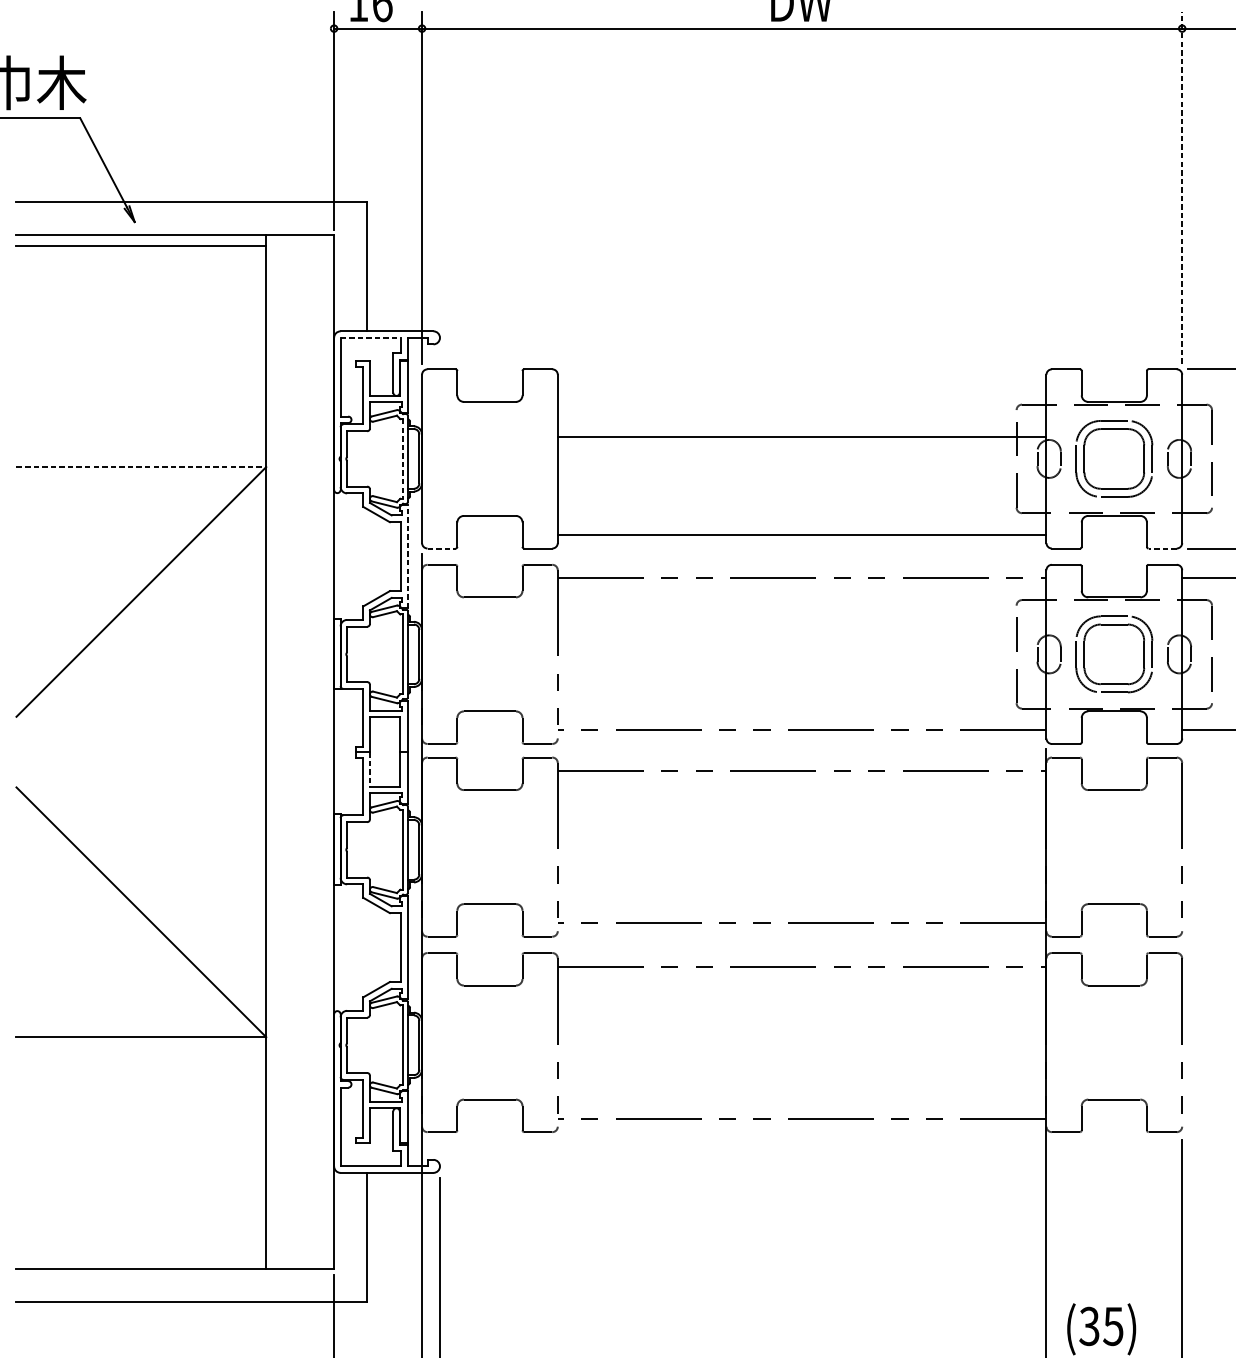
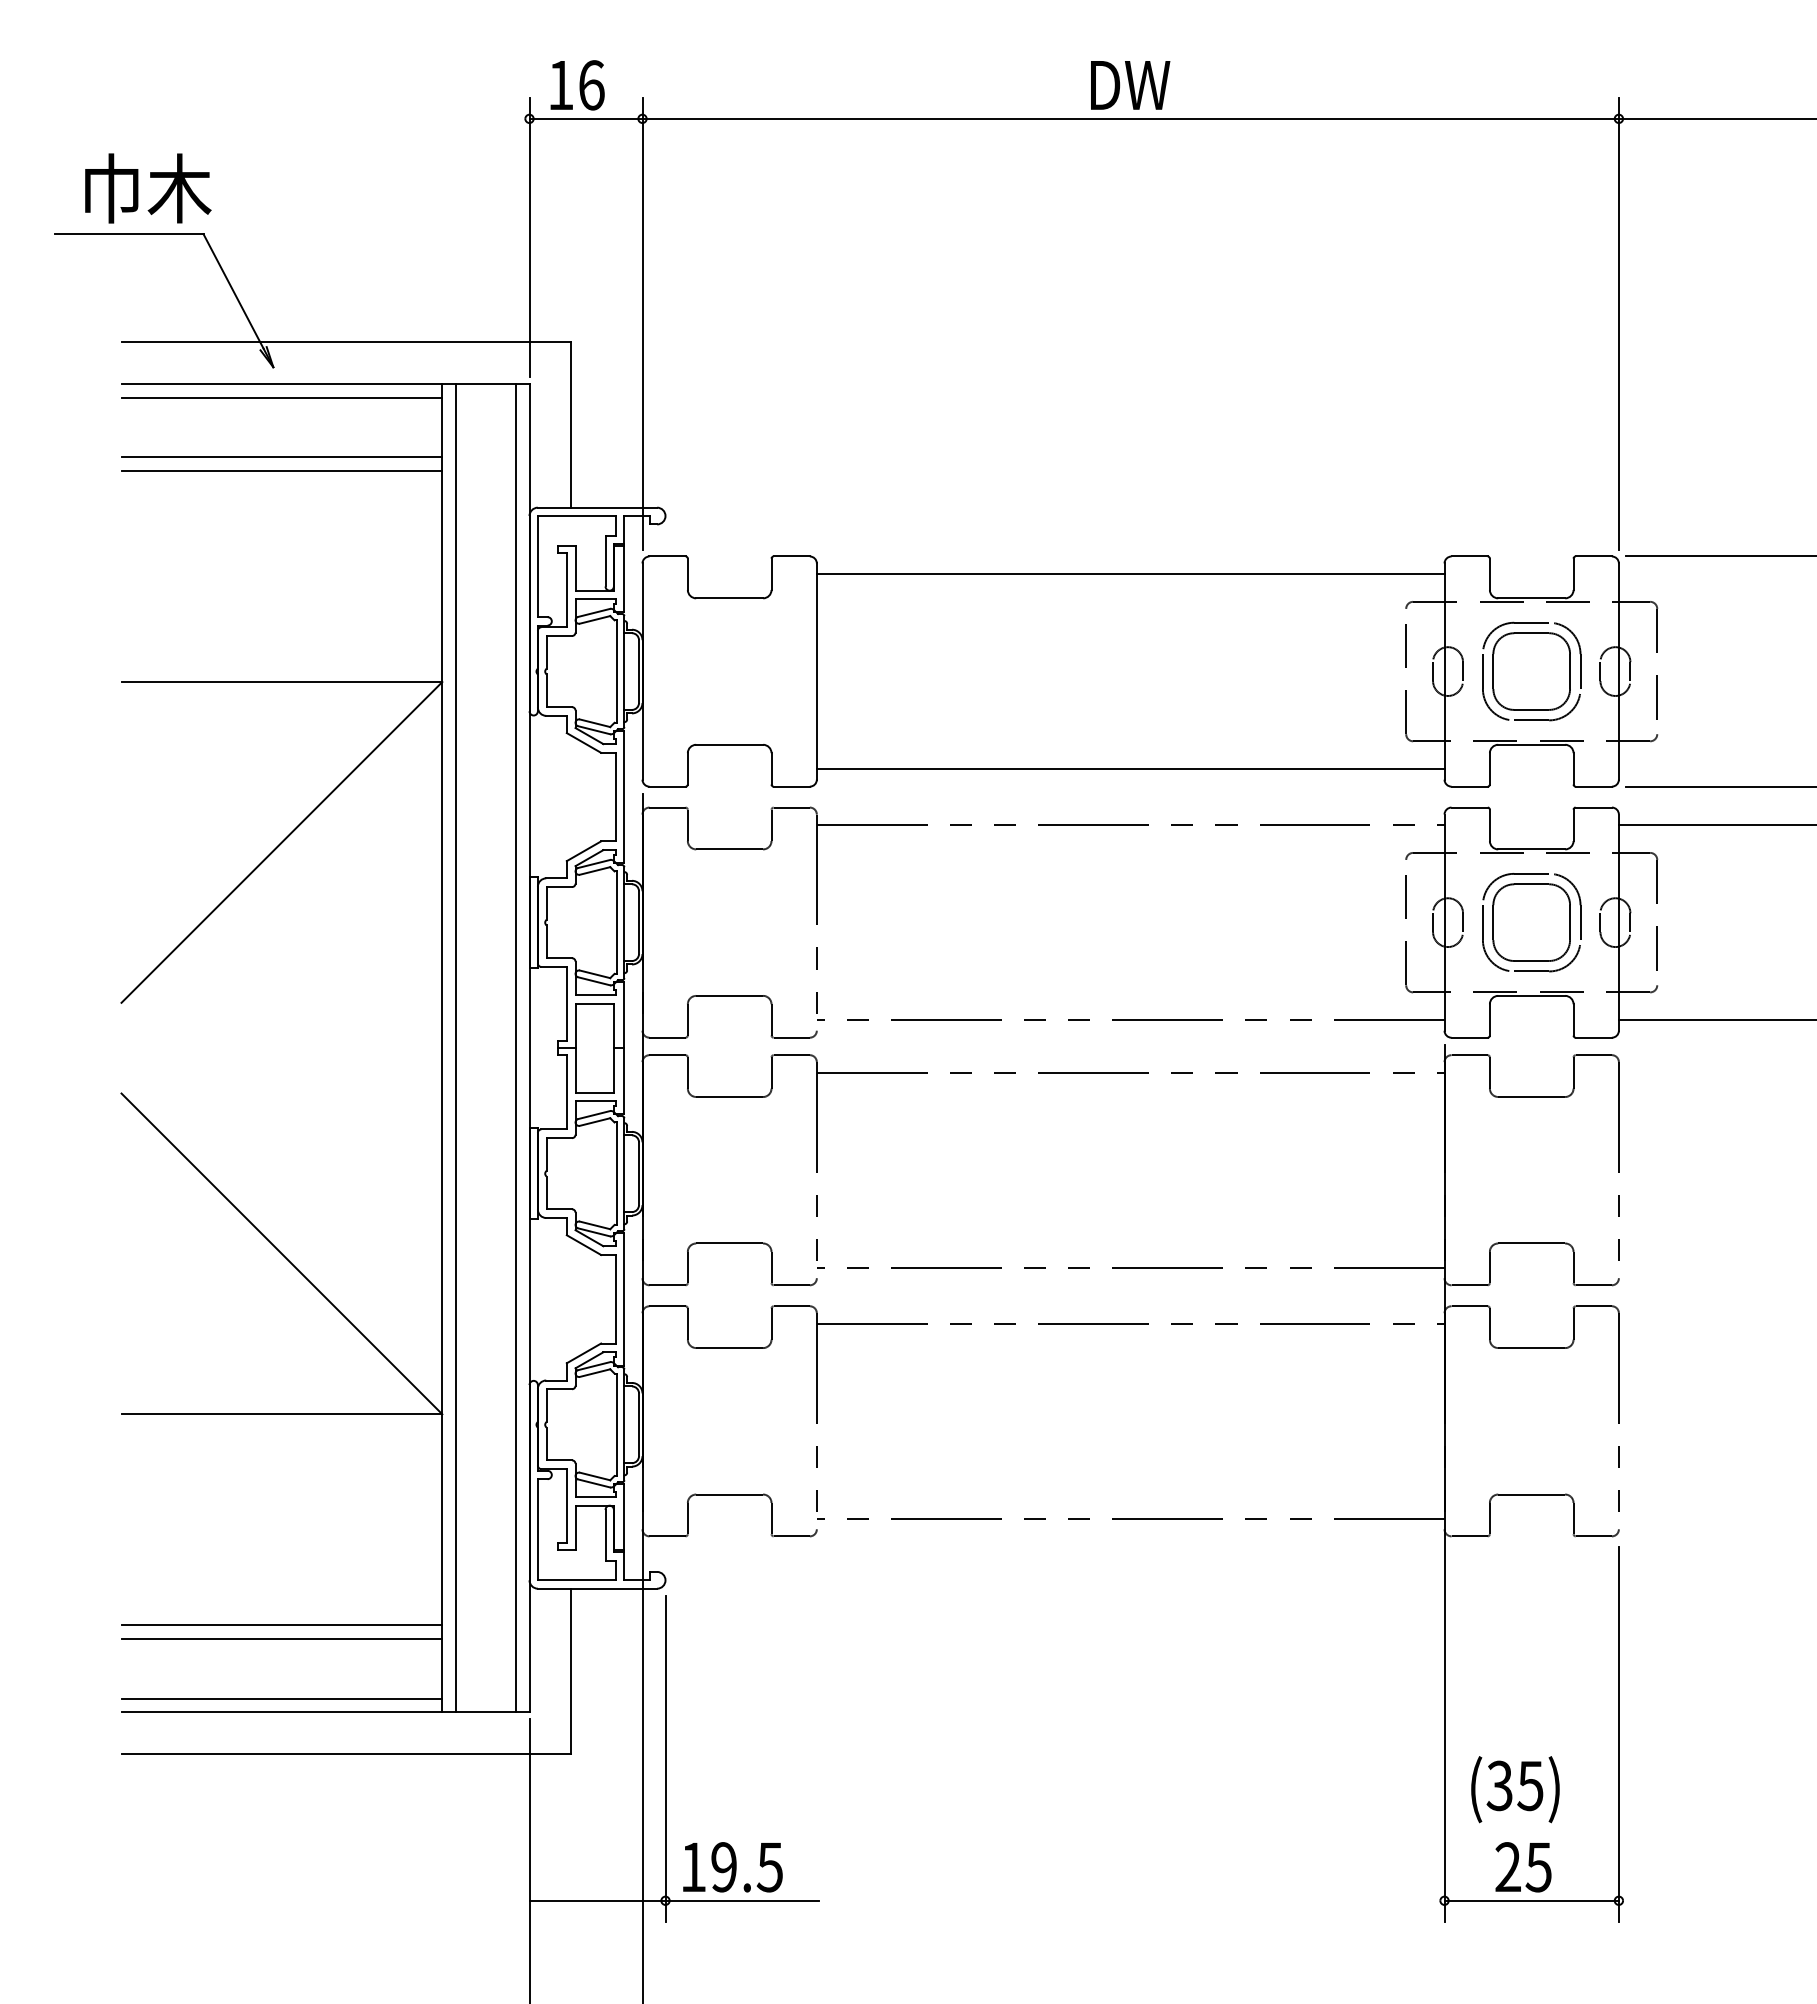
line: (1181, 187) -> (1618, 323), dashed -> solid
line: (141, 292) -> (281, 457), added
line: (141, 303) -> (281, 471), added
line: (371, 338) -> (577, 516), dashed -> solid
line: (801, 437) -> (1130, 573), moved
line: (402, 459) -> (617, 672), dashed -> solid
line: (141, 467) -> (282, 682), dashed -> solid
line: (442, 548) -> (668, 786), dashed -> solid
line: (1162, 548) -> (1593, 786), dashed -> solid
line: (408, 556) -> (624, 796), dashed -> solid
line: (277, 751) -> (456, 1047), added
line: (323, 751) -> (515, 1047), added
line: (369, 770) -> (575, 1071), dashed -> solid
line: (141, 1201) -> (281, 1625), added
line: (141, 1212) -> (281, 1639), added
line: (141, 1258) -> (281, 1698), added

